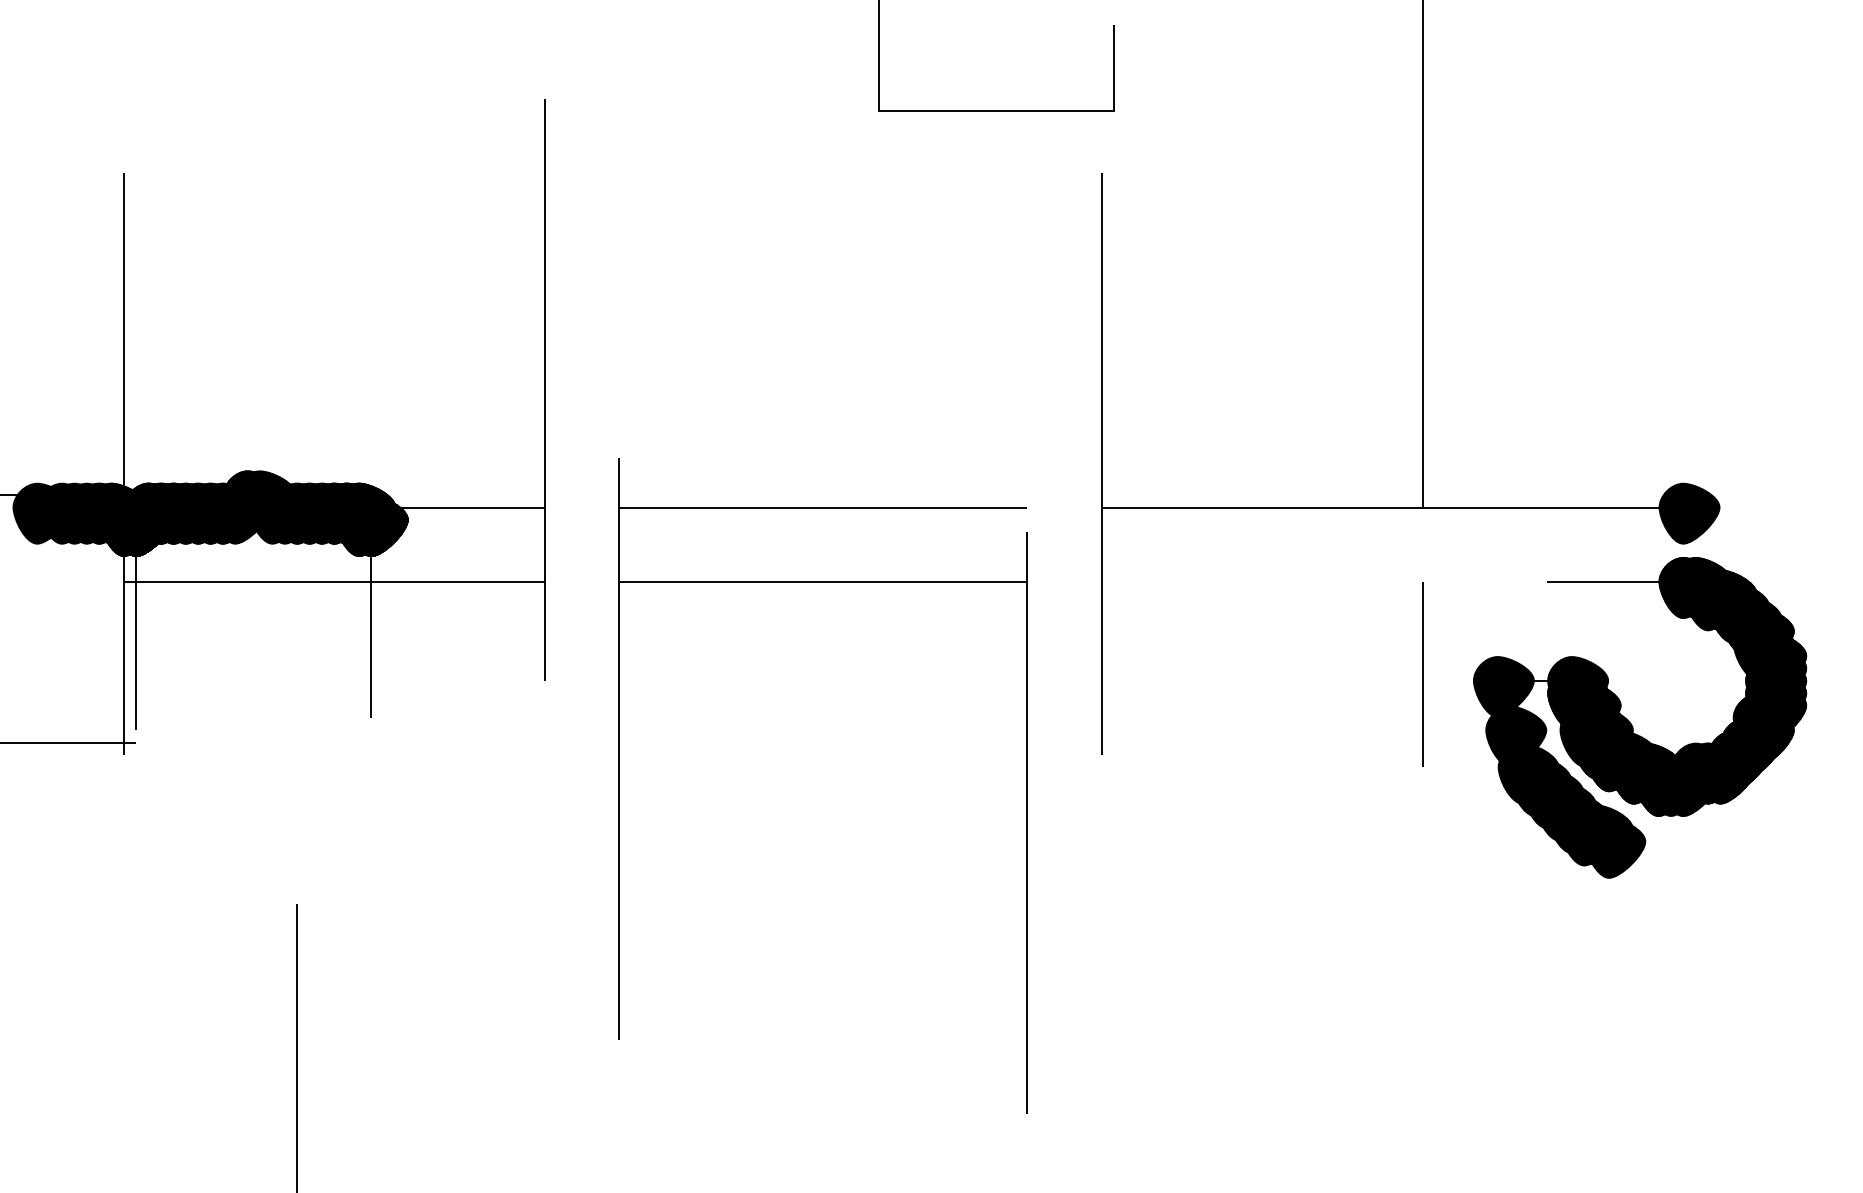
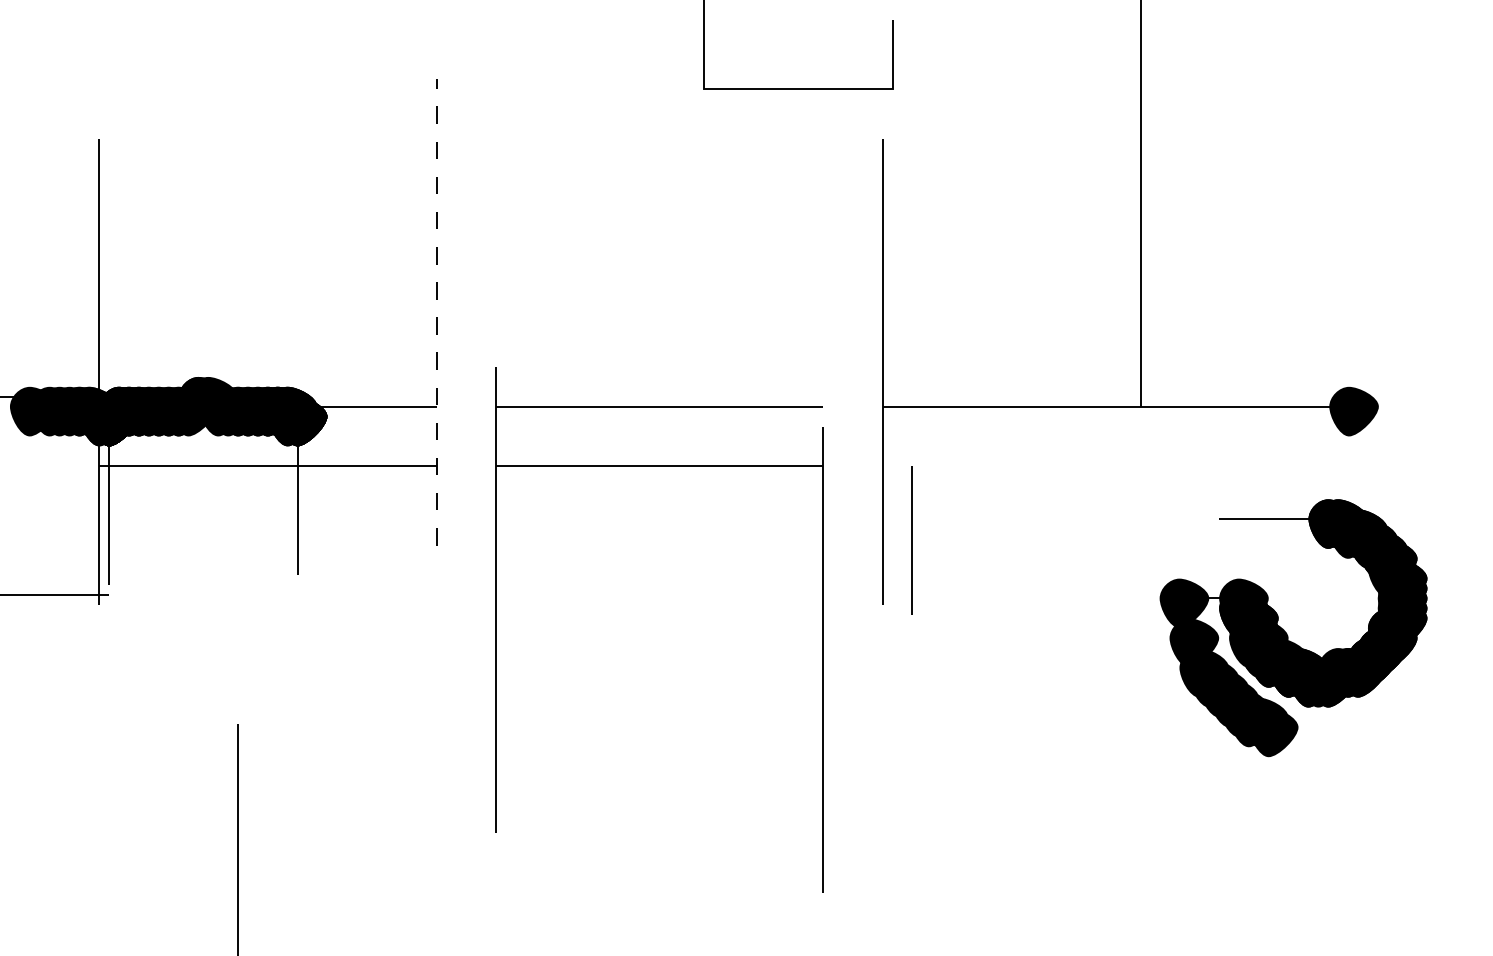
line: (544, 389) -> (436, 312), solid -> dashed
line: (1422, 674) -> (910, 540), moved
part: (1632, 724) -> (1287, 633), moved

